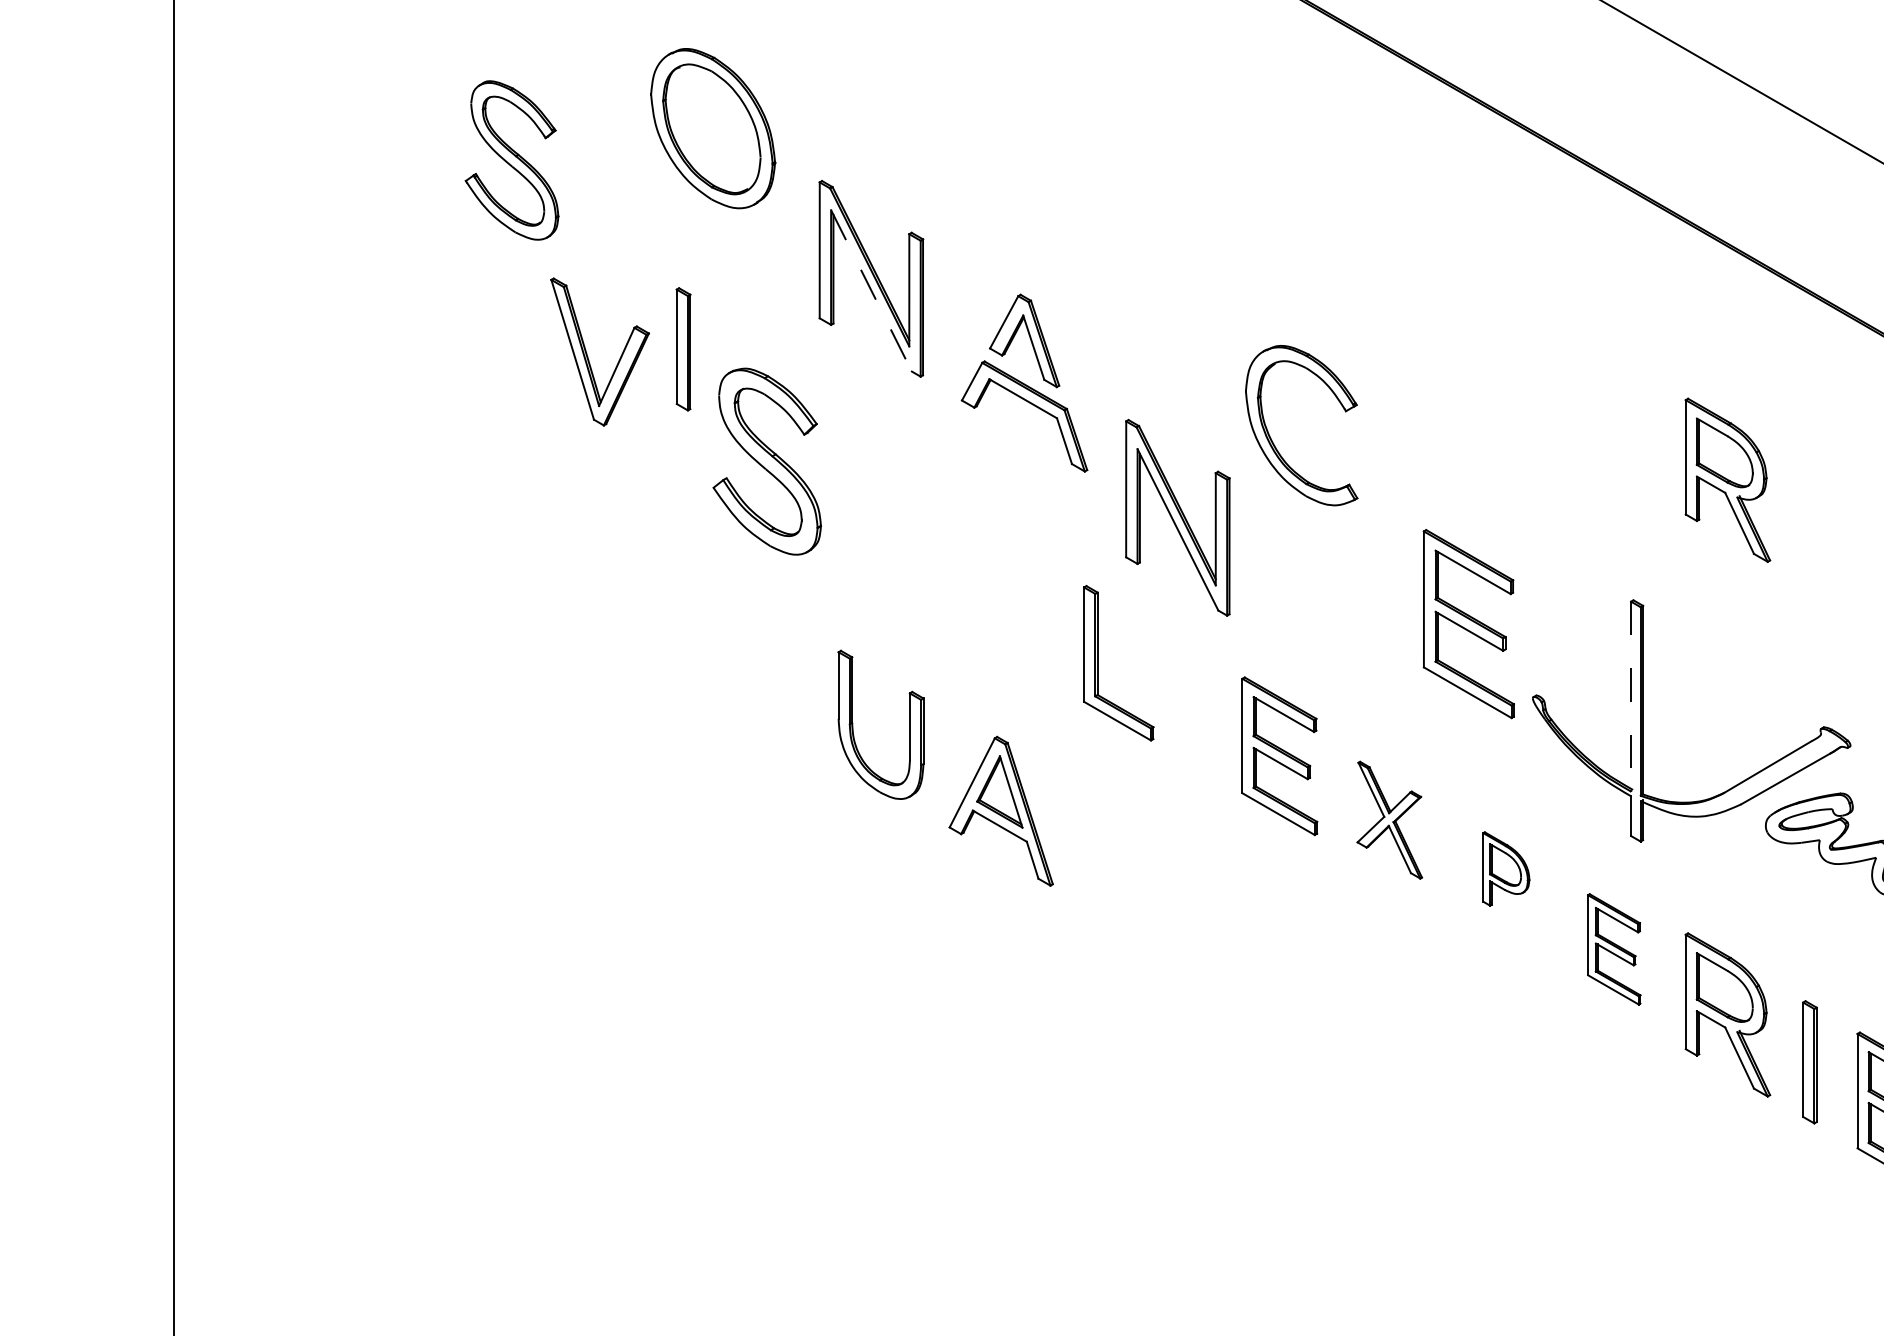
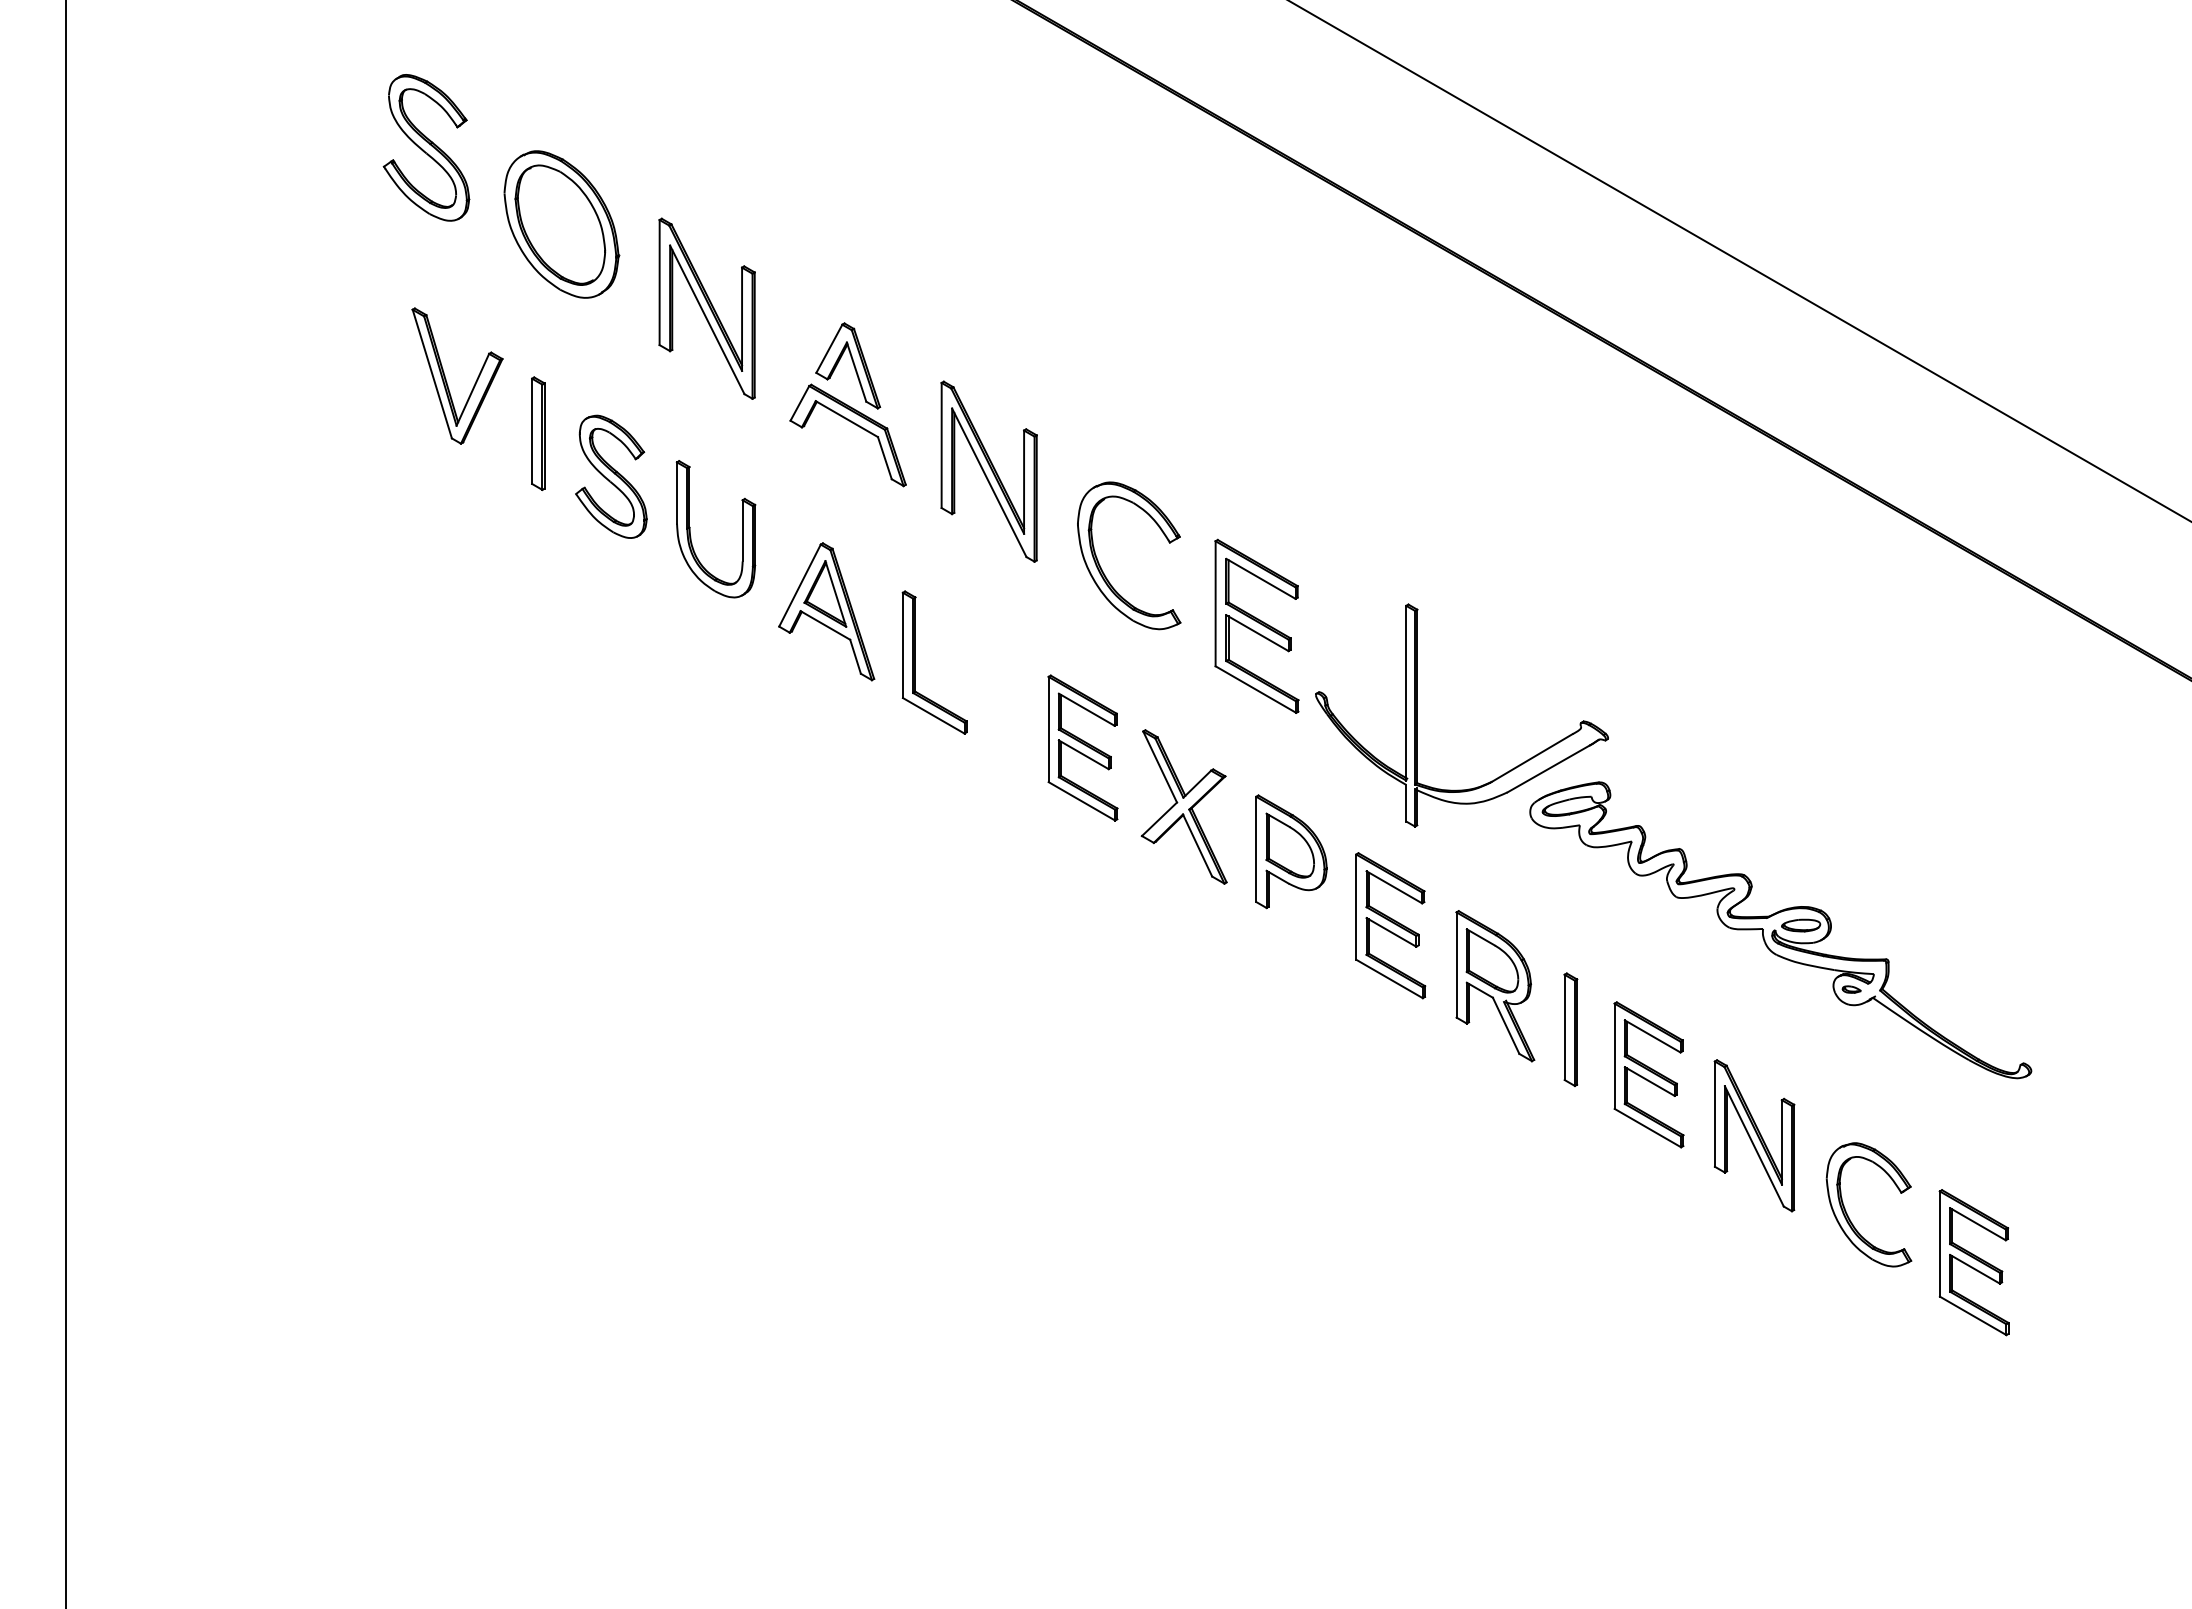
part: (713, 128) -> (561, 224), moved
part: (512, 160) -> (426, 147), moved
line: (871, 291) -> (707, 320), dashed -> solid
part: (683, 349) -> (538, 433), moved
part: (1272, 440) -> (1102, 569), moved
part: (767, 461) -> (611, 476), size x0.71
part: (1728, 480) -> (1495, 494), removed
part: (1177, 517) -> (988, 471), moved
line: (1631, 696) -> (1406, 693), dashed -> solid
part: (853, 725) -> (690, 529), moved
part: (1001, 811) -> (826, 611), moved
part: (1389, 819) -> (1183, 806), size x1.43
part: (1506, 868) -> (1291, 851), size x1.67
part: (1613, 949) -> (1390, 925), size x1.43

